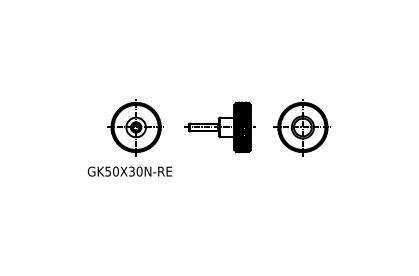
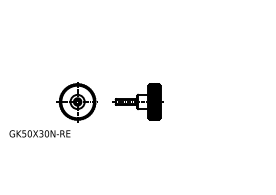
part: (301, 127) -> (197, 101), removed
text: (129, 171) -> (39, 133), moved

